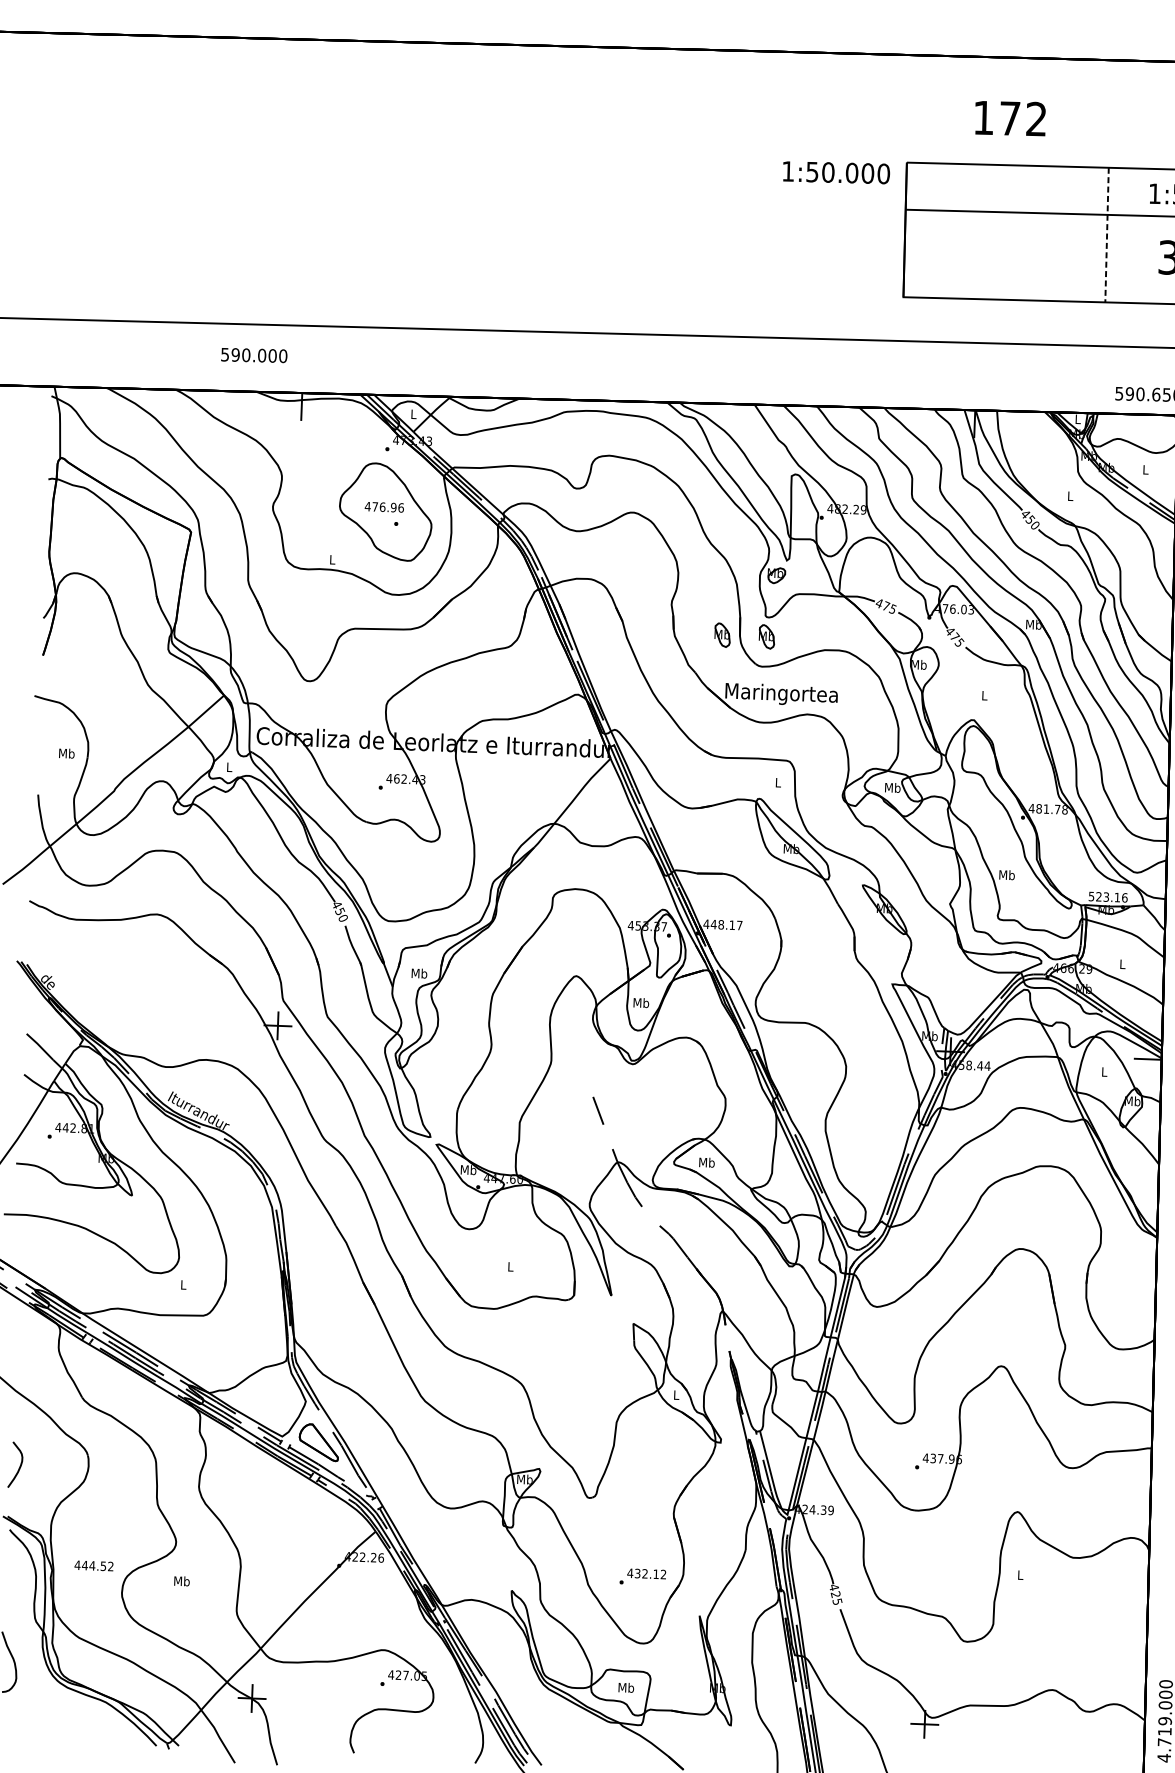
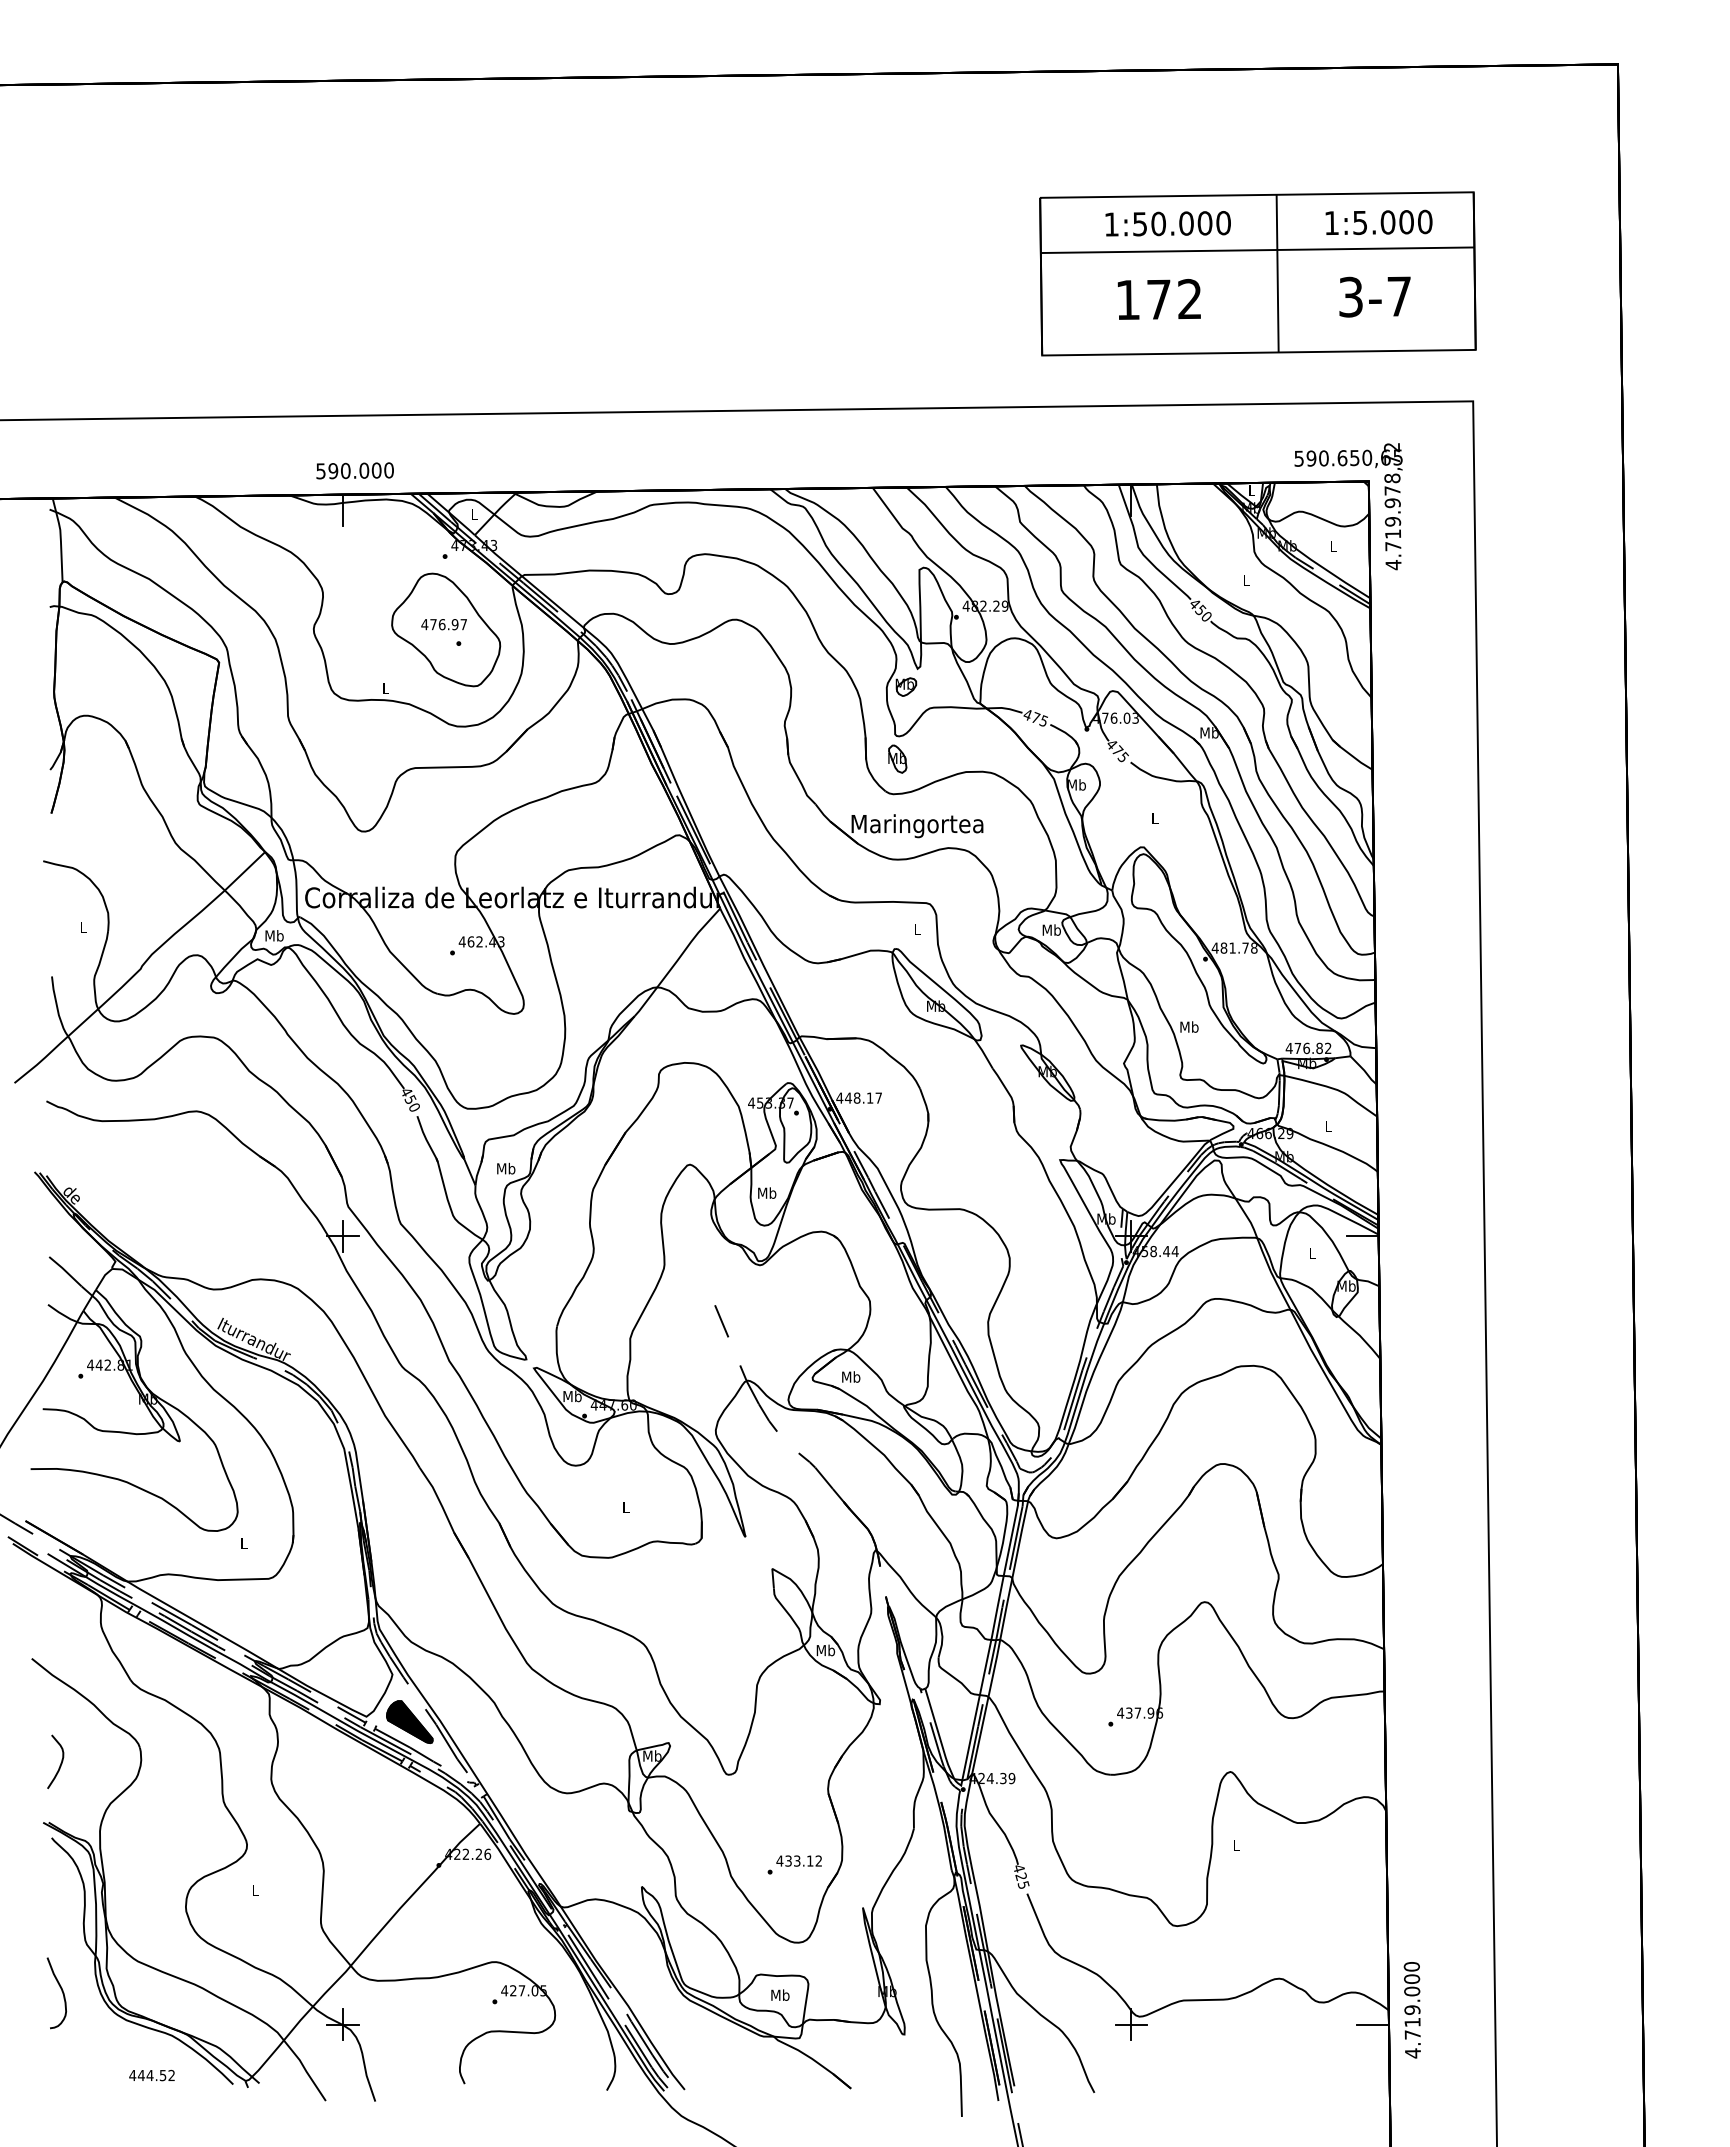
text: (1009, 118) -> (1158, 299), moved
text: (835, 172) -> (1167, 223), moved
line: (1106, 234) -> (1277, 273), dashed -> solid
text: (253, 355) -> (354, 470), moved
text: (400, 507) -> (463, 624), 476.96 -> 476.97
part: (722, 634) -> (845, 758), removed
text: (66, 753) -> (83, 926), Mb -> L
text: (229, 766) -> (274, 935), L -> Mb
text: (1107, 897) -> (1308, 1048), 523.16 -> 476.82
text: (676, 1395) -> (825, 1650), L -> Mb
fill: (318, 1442) -> (409, 1722), added
text: (93, 1565) -> (151, 2075), moved
text: (645, 1574) -> (797, 1861), 432.12 -> 433.12
text: (181, 1581) -> (255, 1890), Mb -> L
line: (1130, 1732) -> (1372, 2024), added

